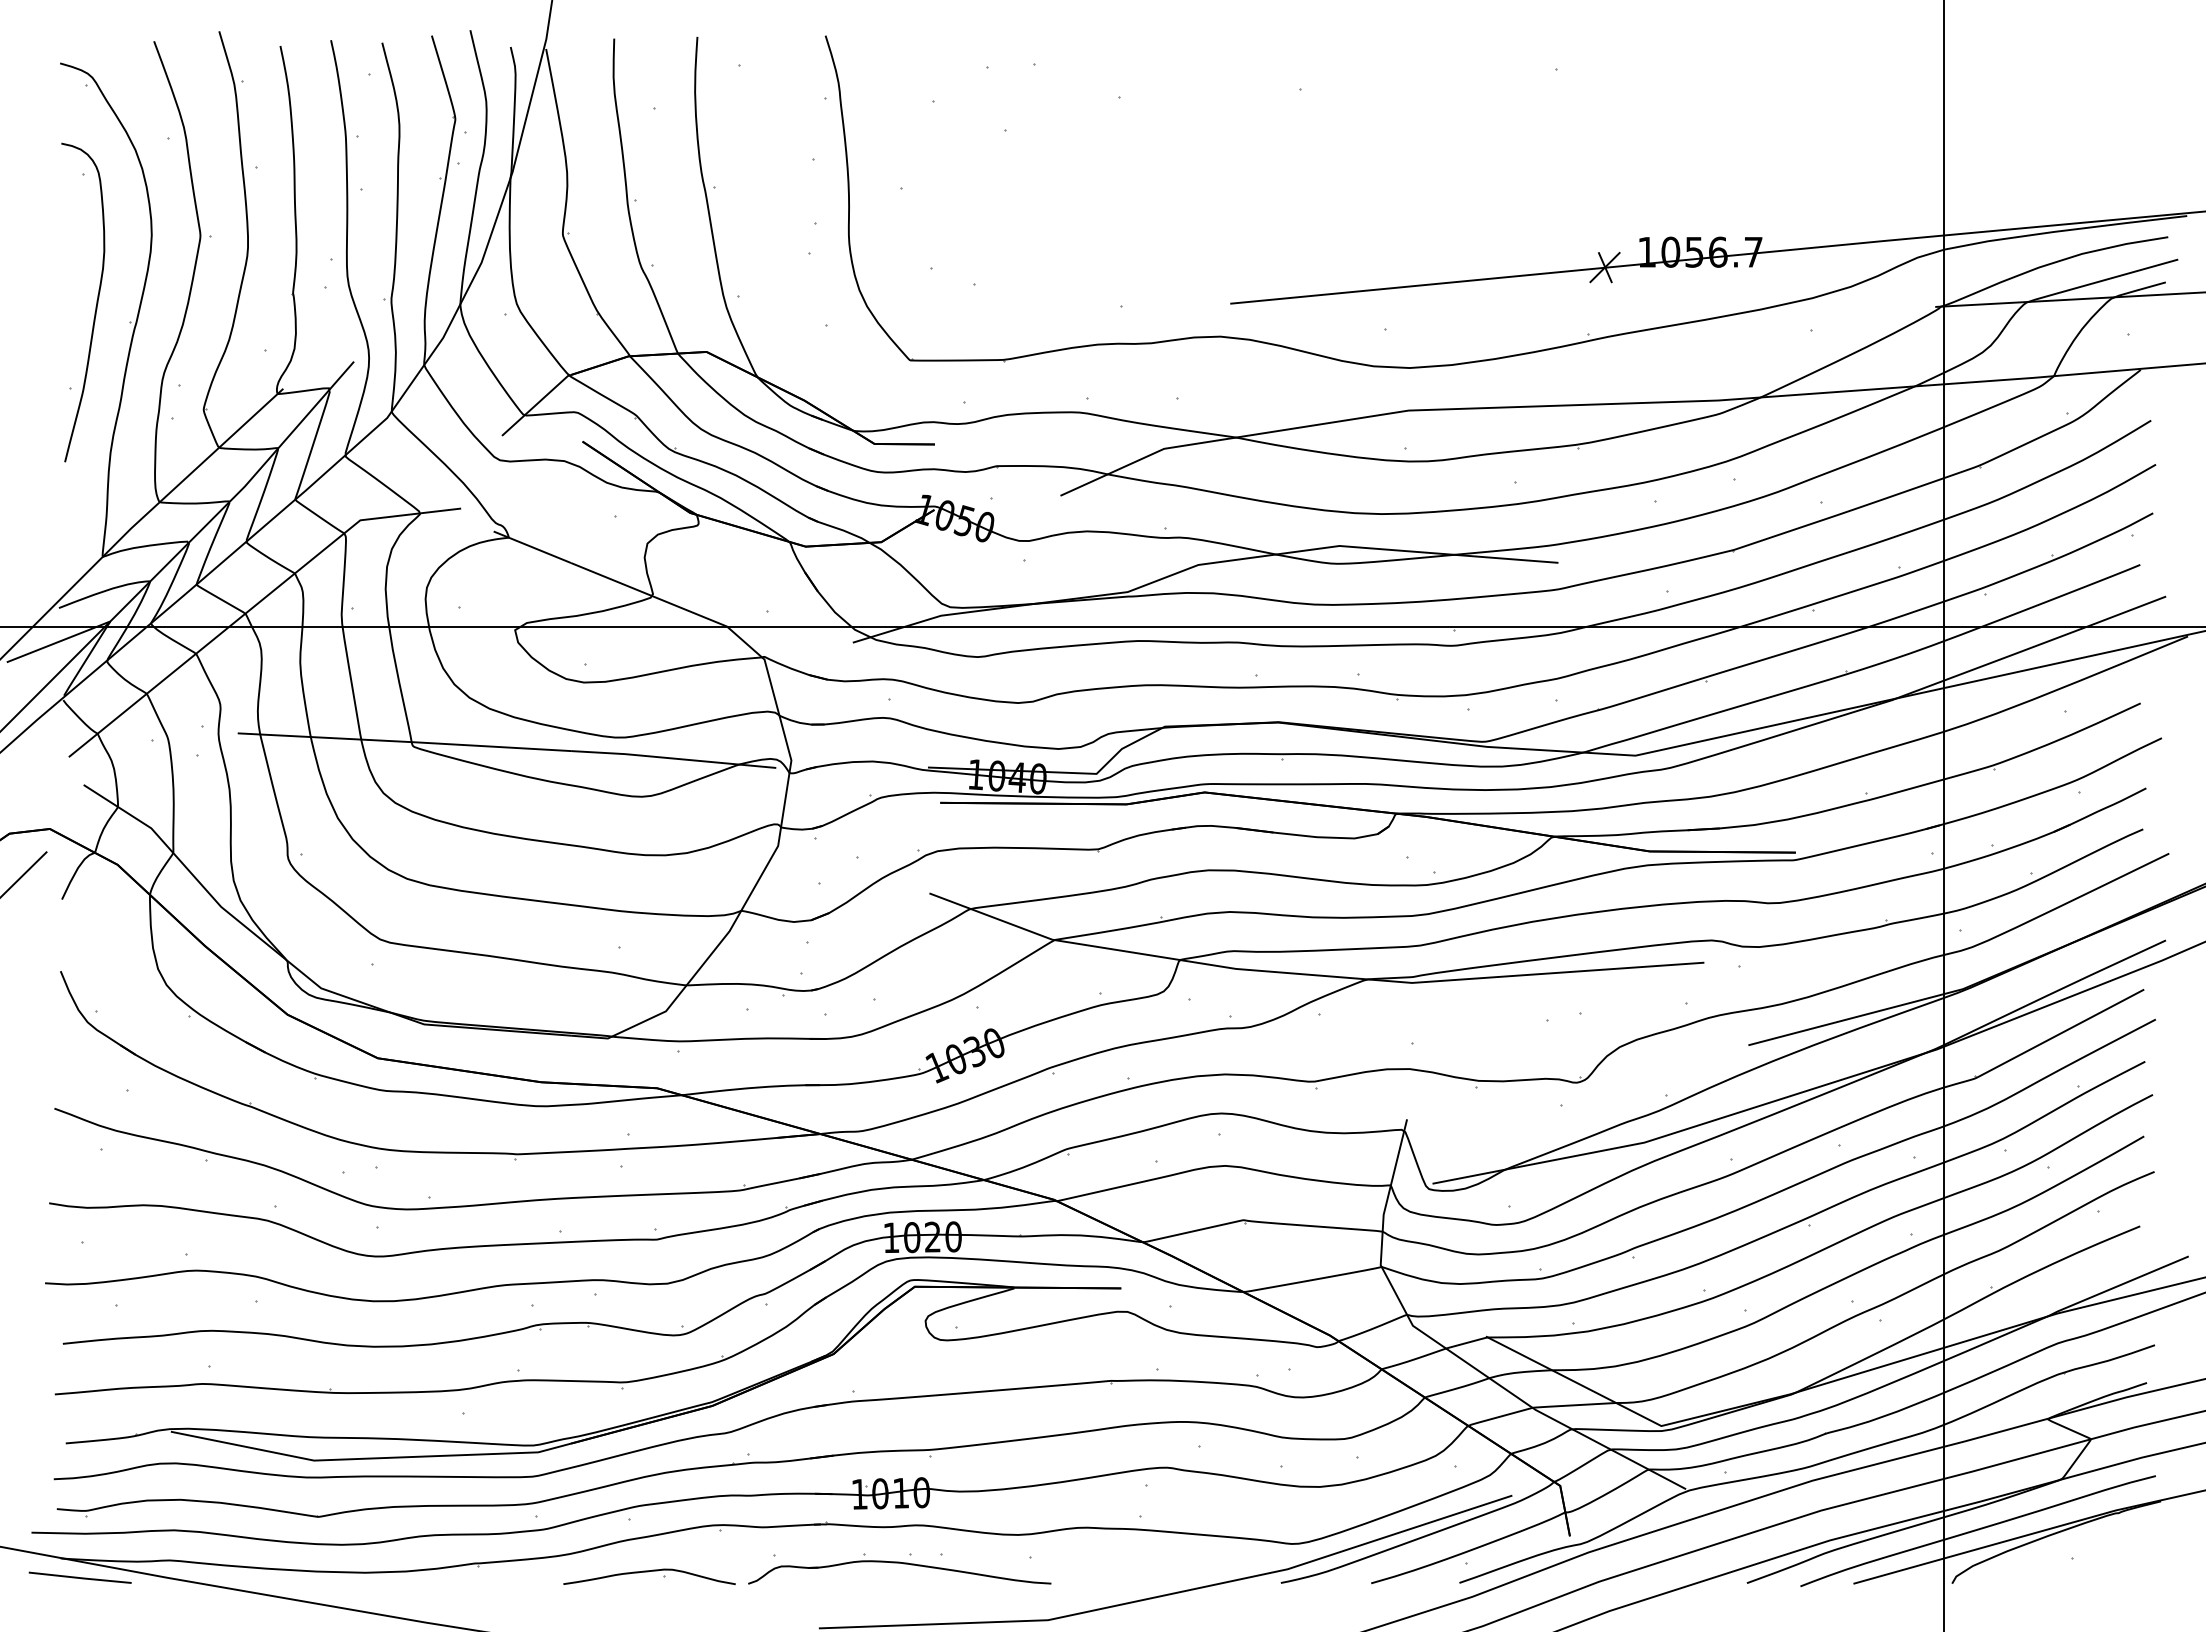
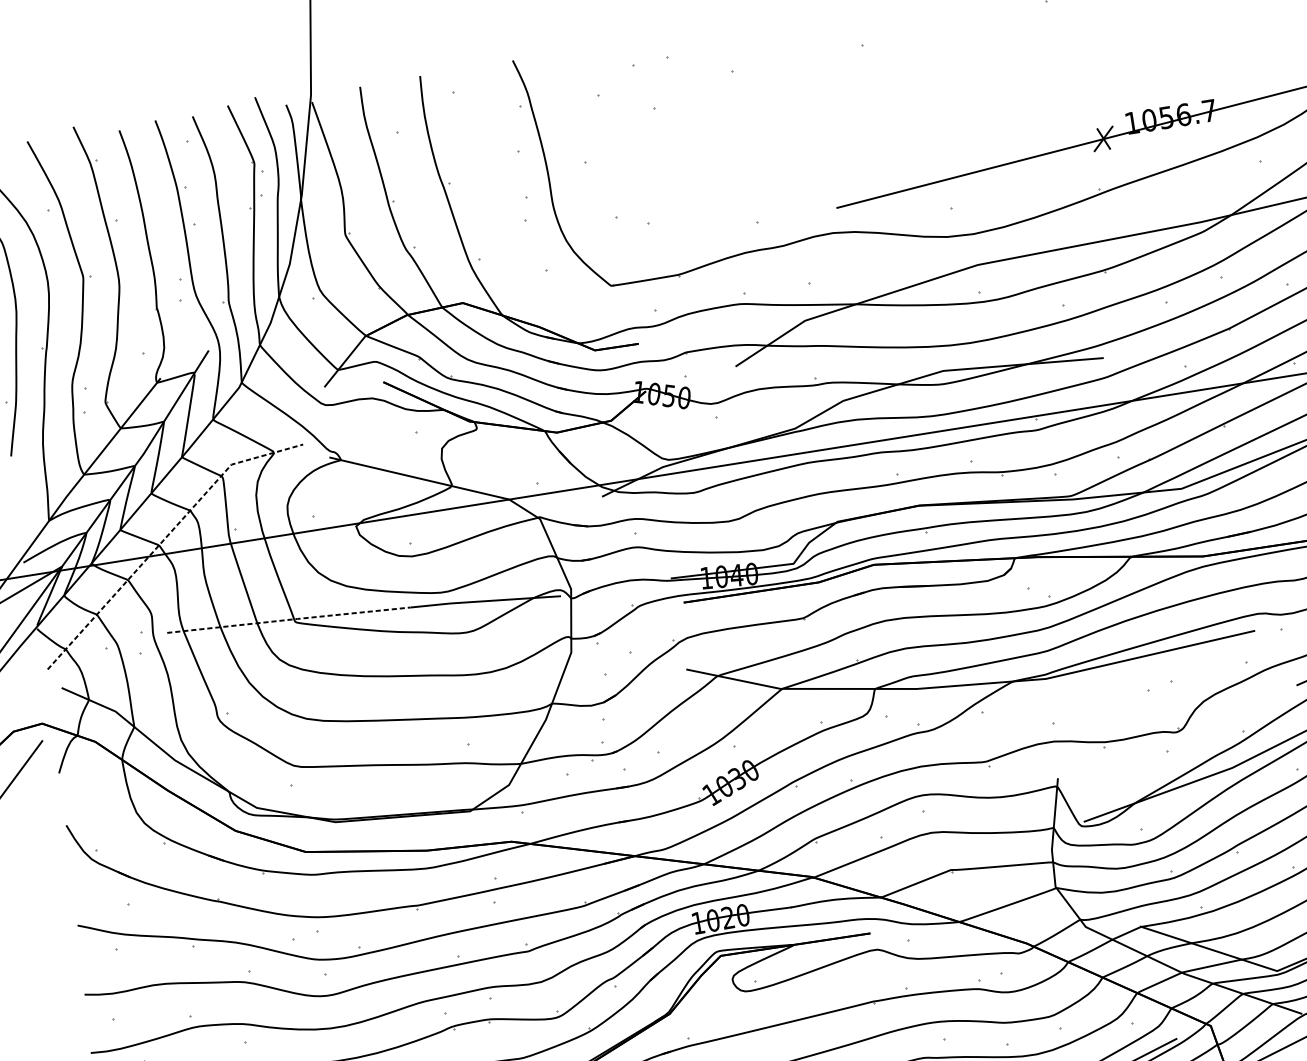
line: (254, 605) -> (164, 538), solid -> dashed
line: (405, 741) -> (289, 619), solid -> dashed

